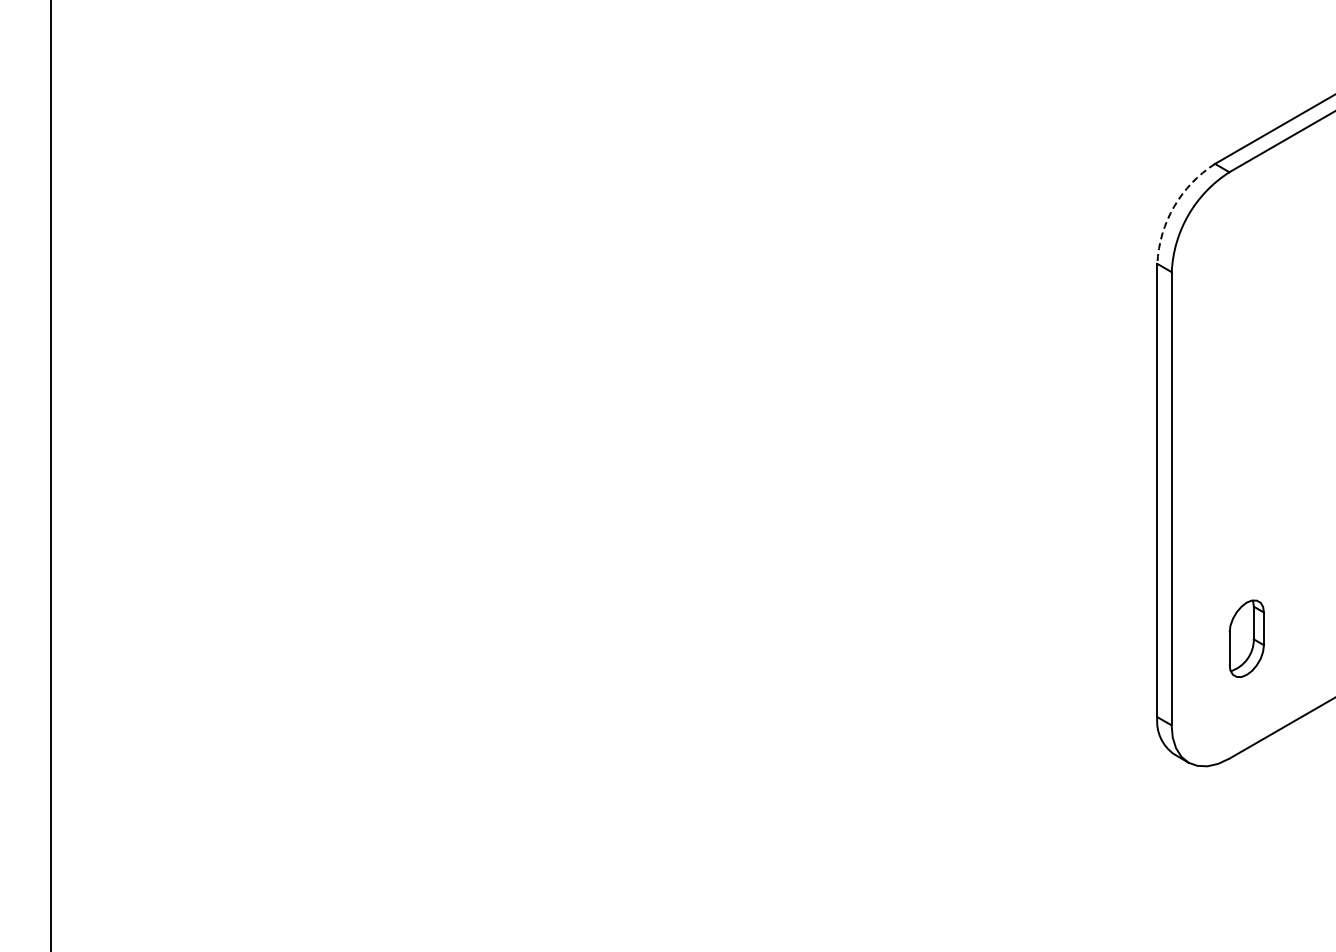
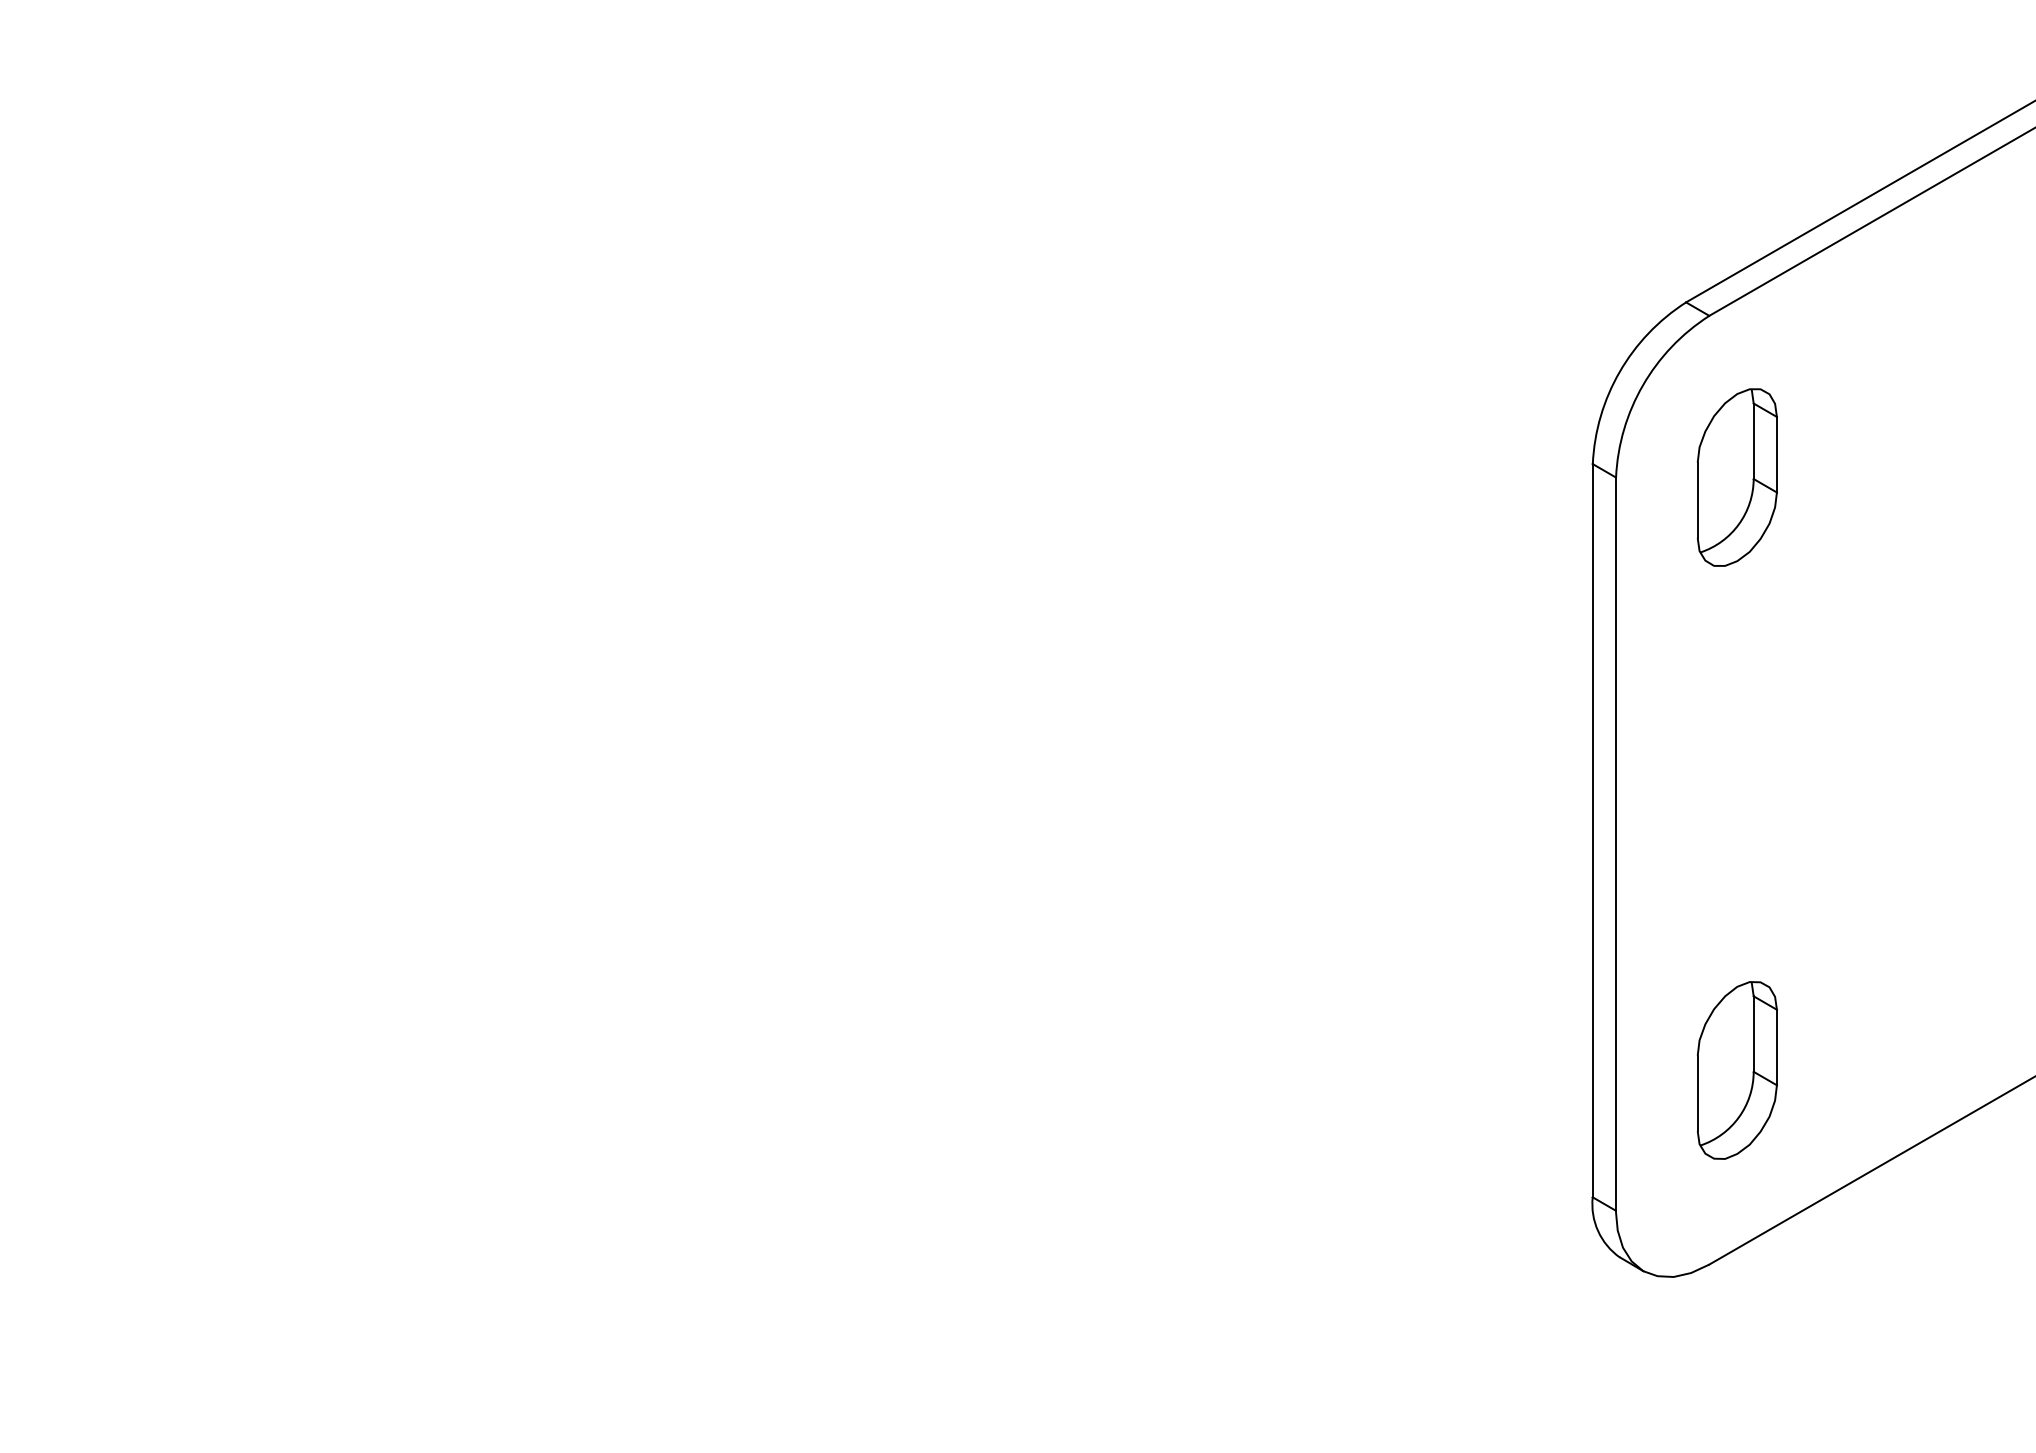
arc: (1174, 206) -> (1620, 371), dashed -> solid
part: (1246, 271) -> (1736, 476), added
part: (1246, 638) -> (1736, 1070), size x1.43

